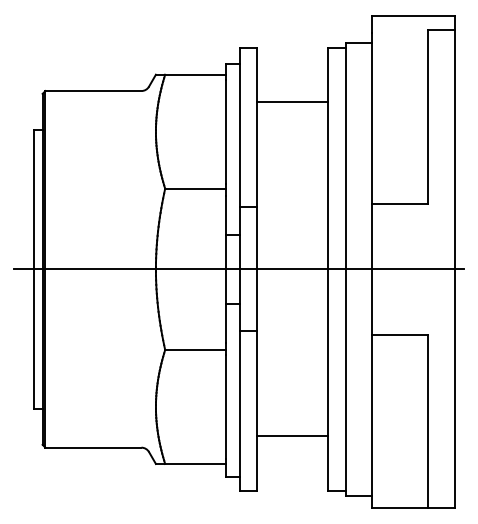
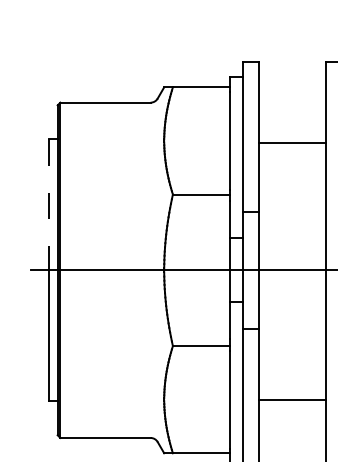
line: (292, 102) -> (292, 143), moved
line: (33, 199) -> (49, 204), solid -> dashed
line: (292, 436) -> (292, 400), moved

